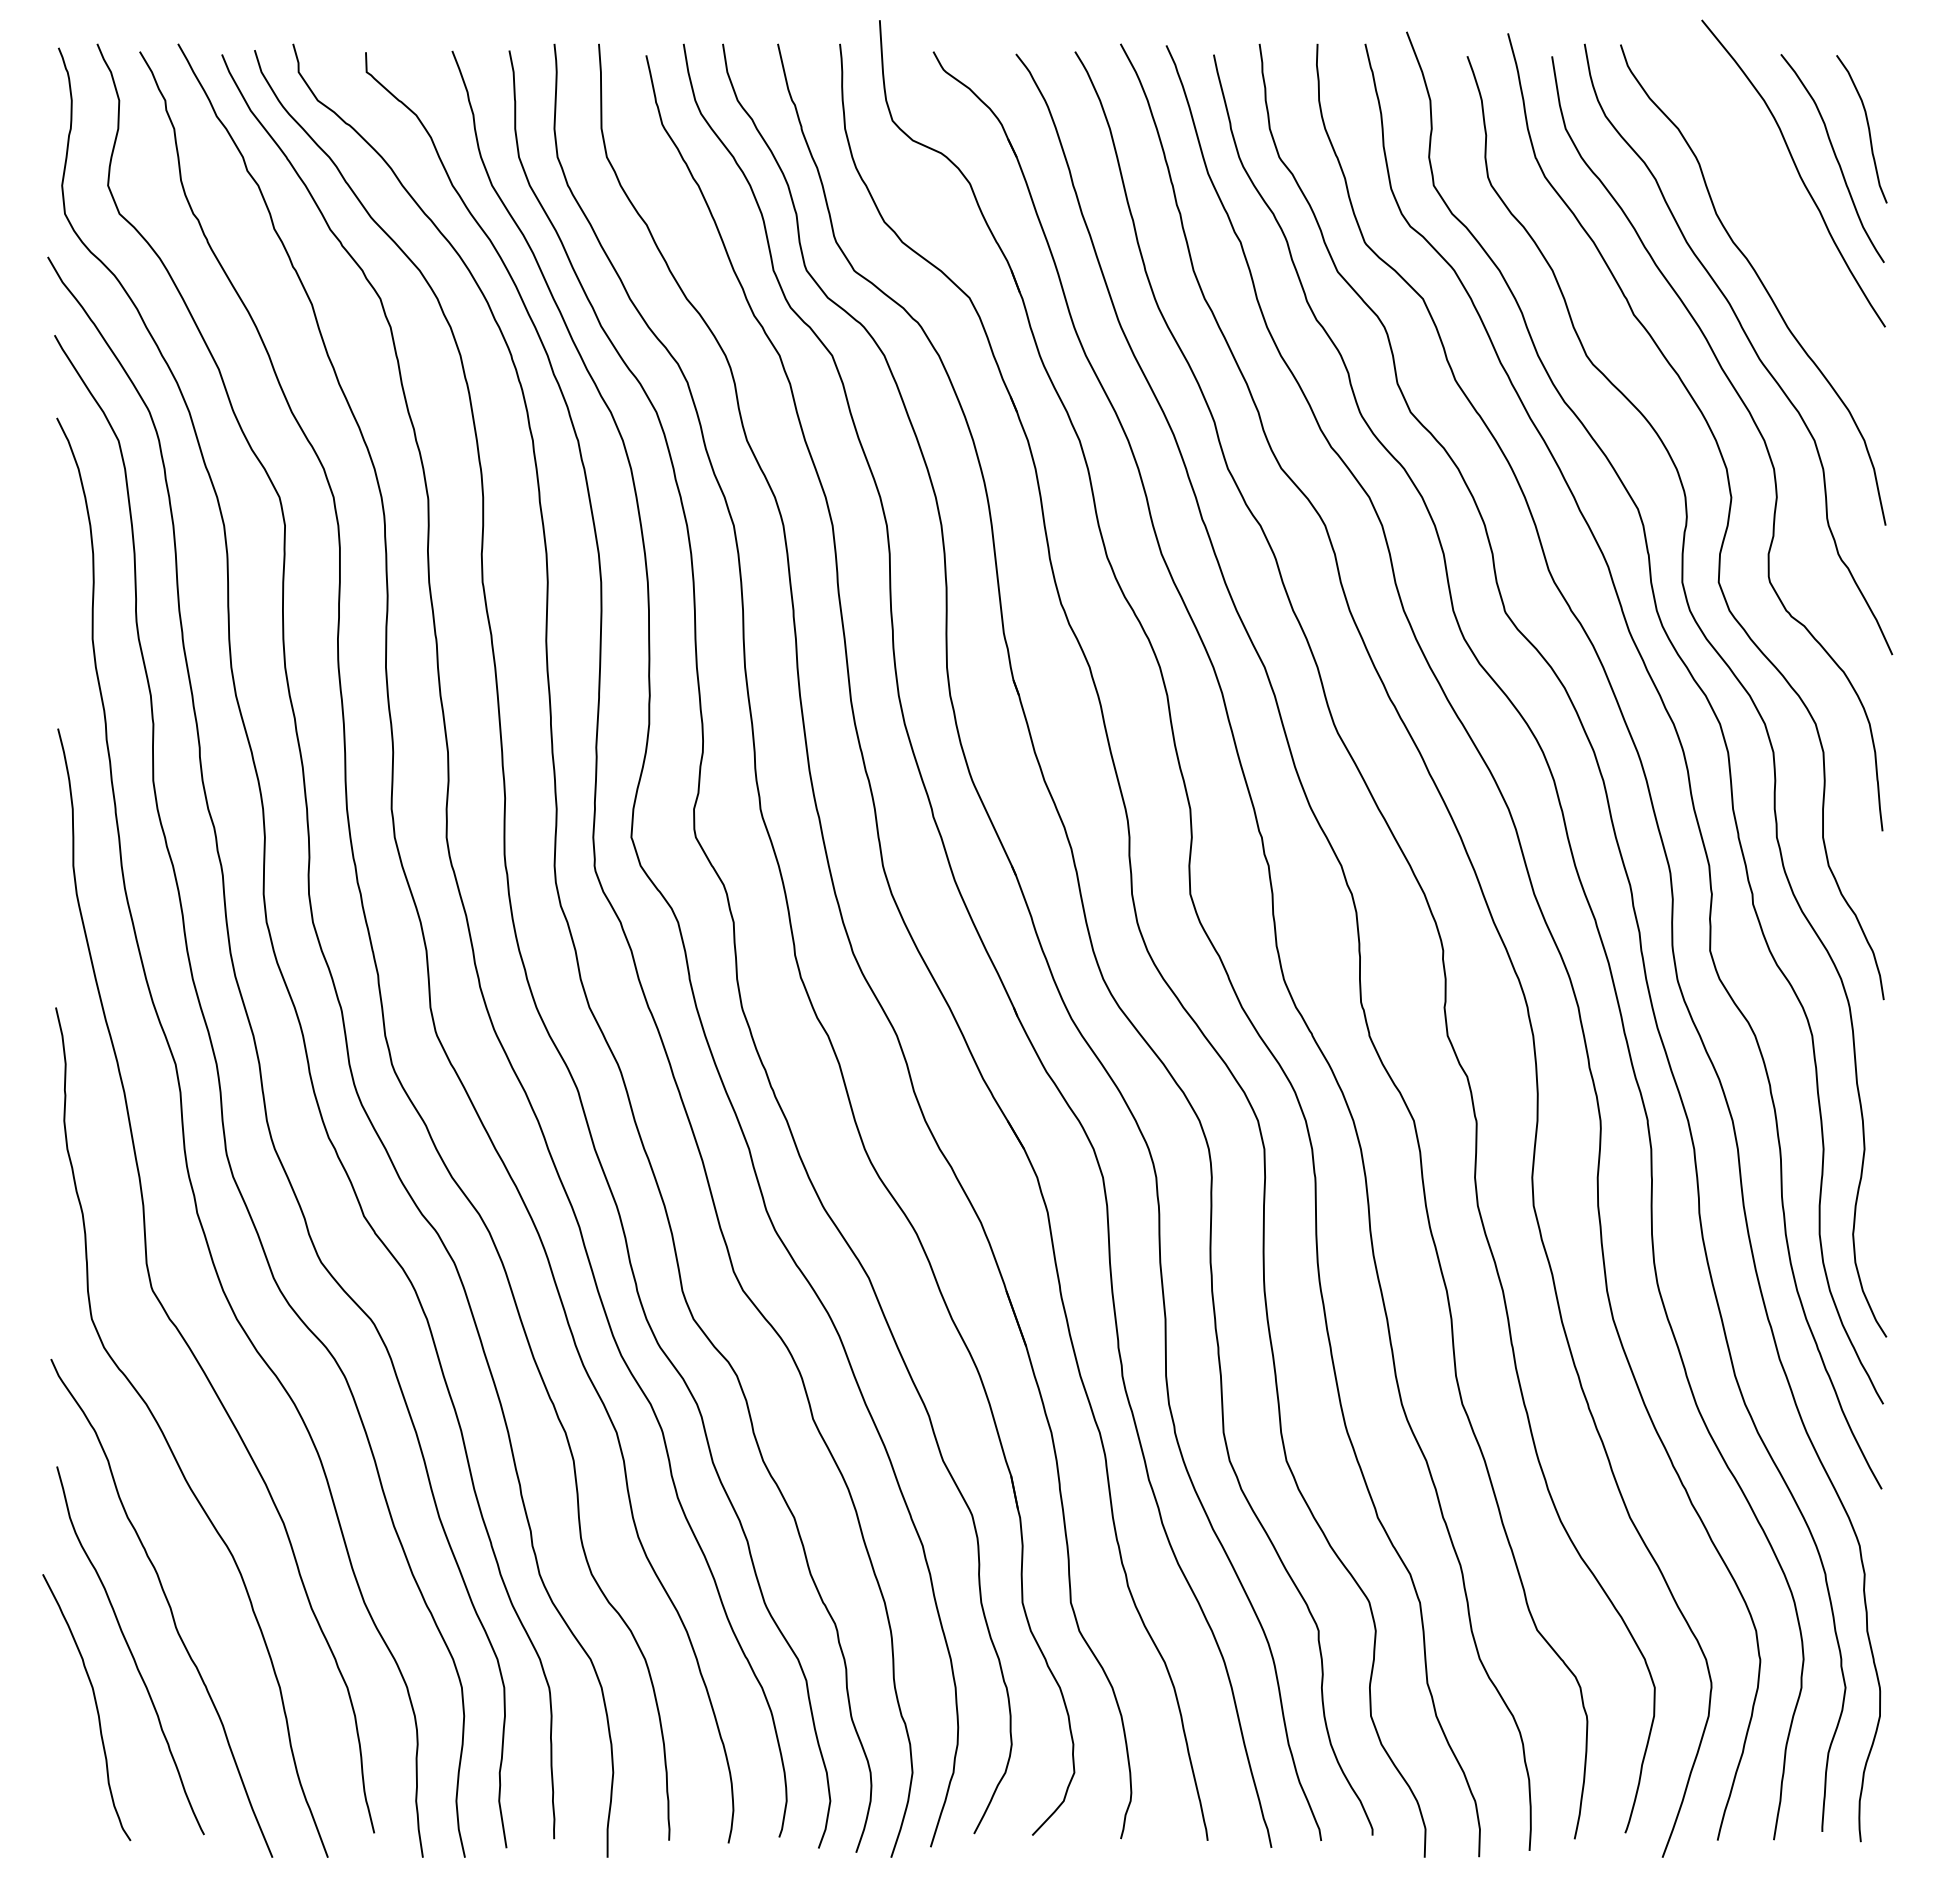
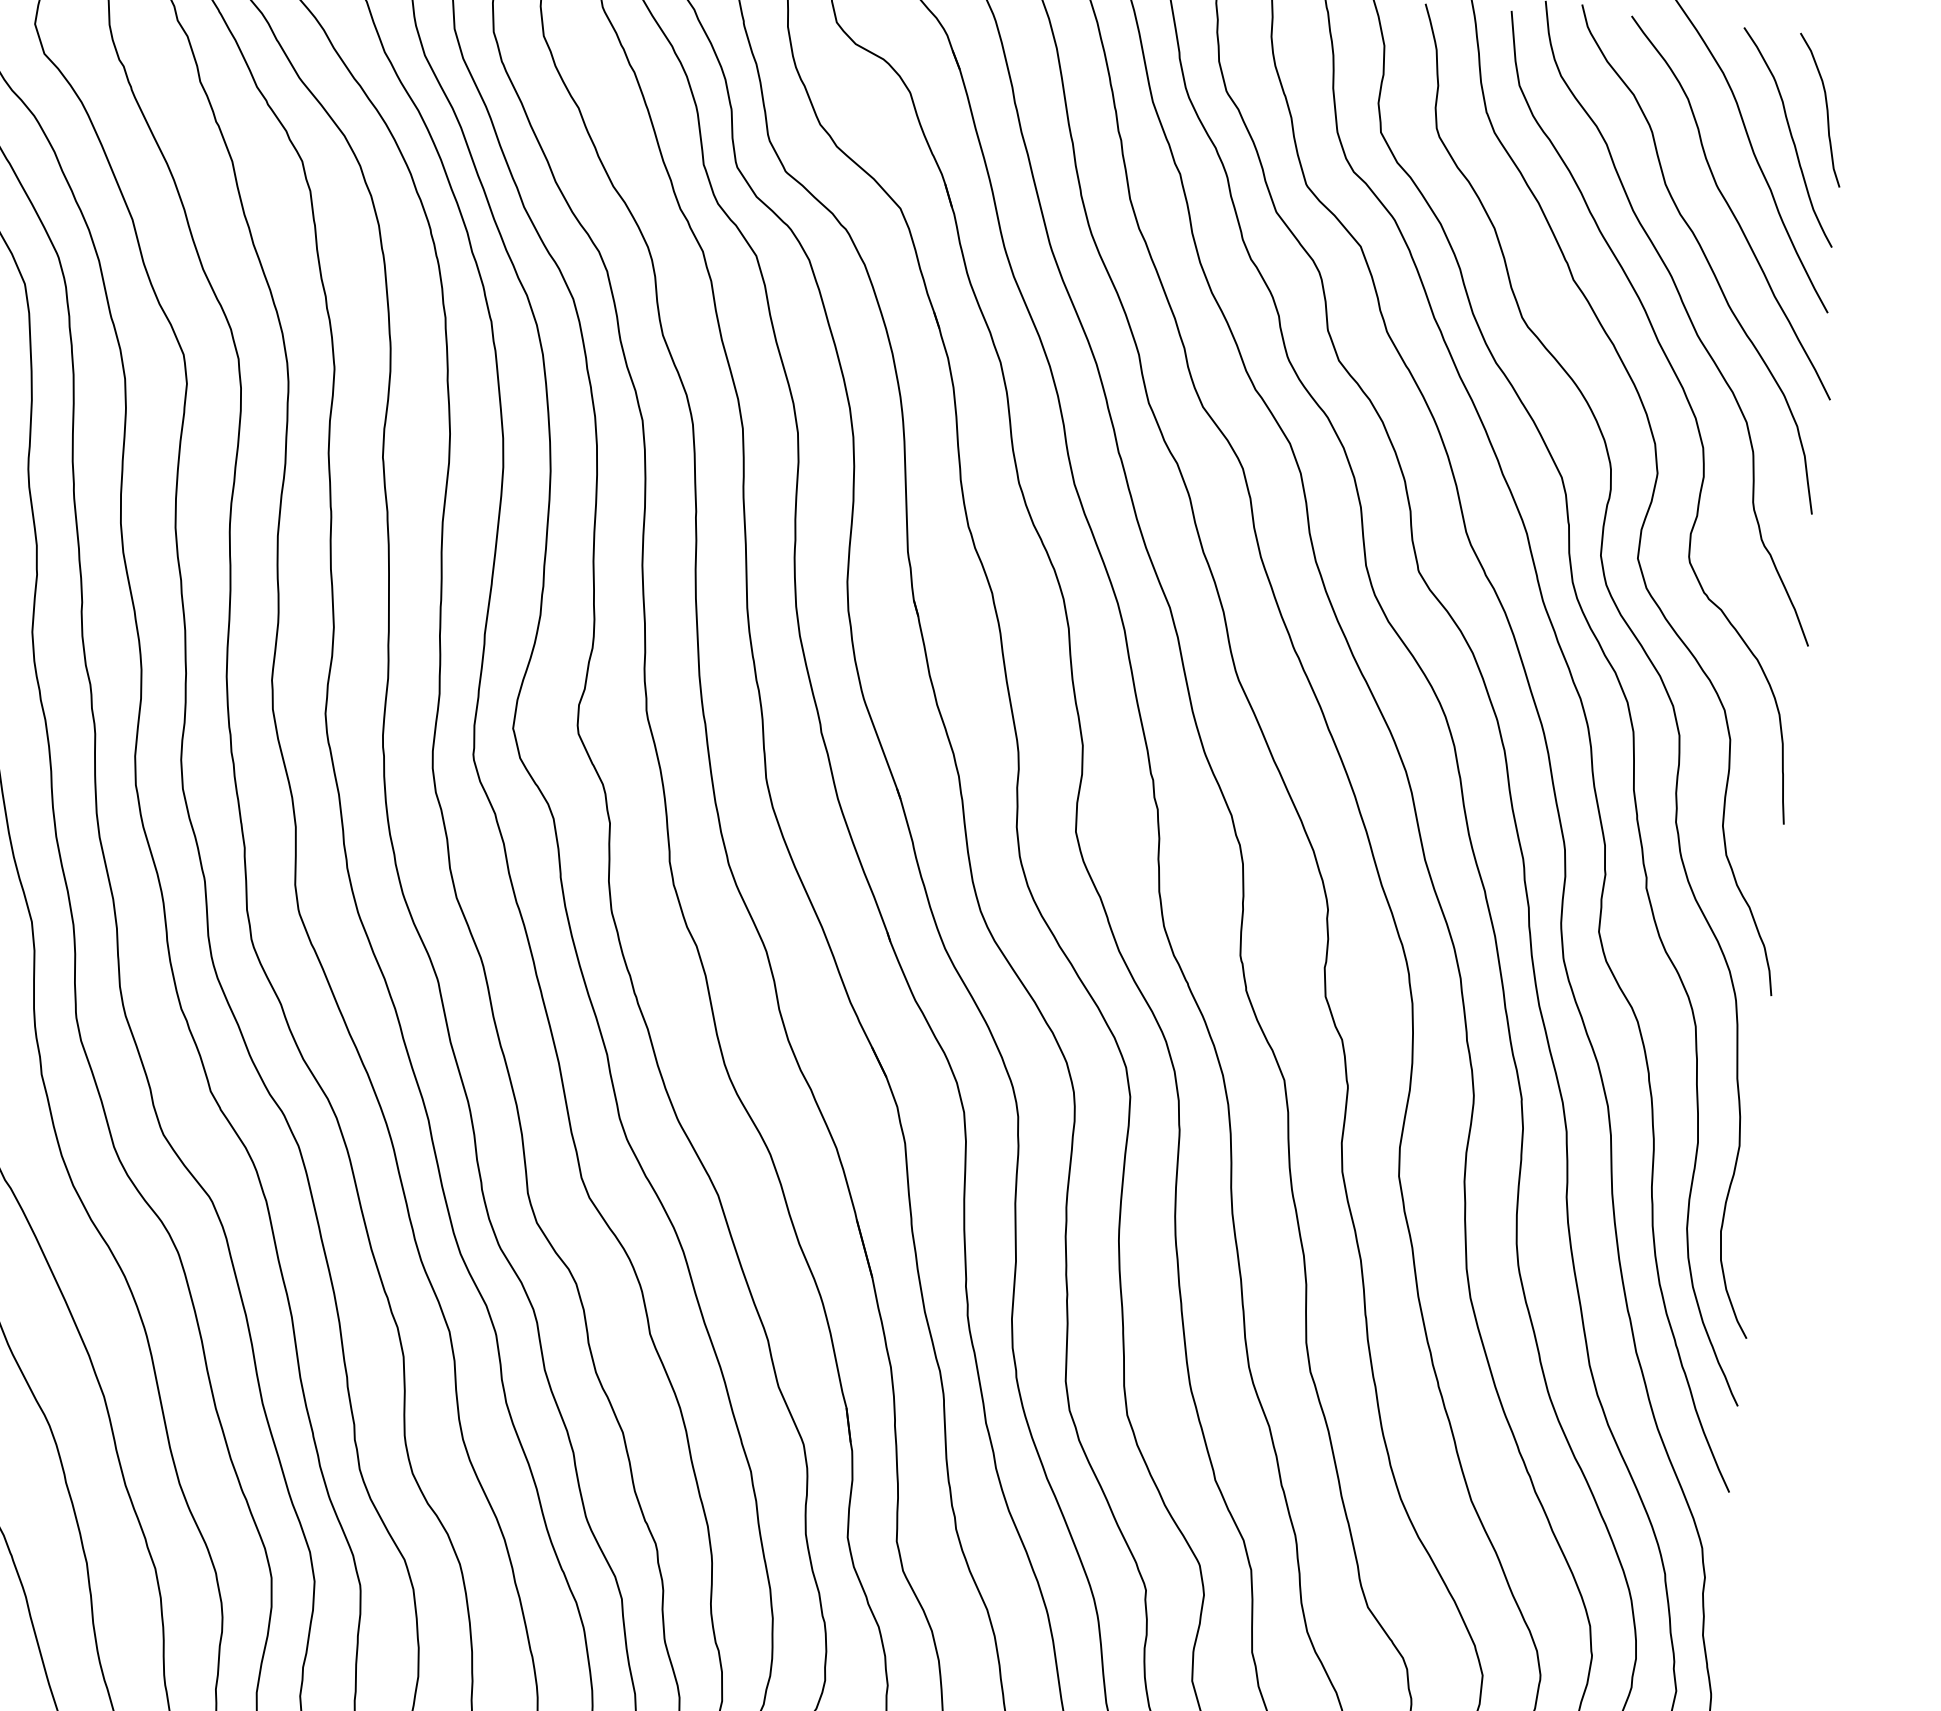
curve: (1781, 231) -> (1730, 207), added

